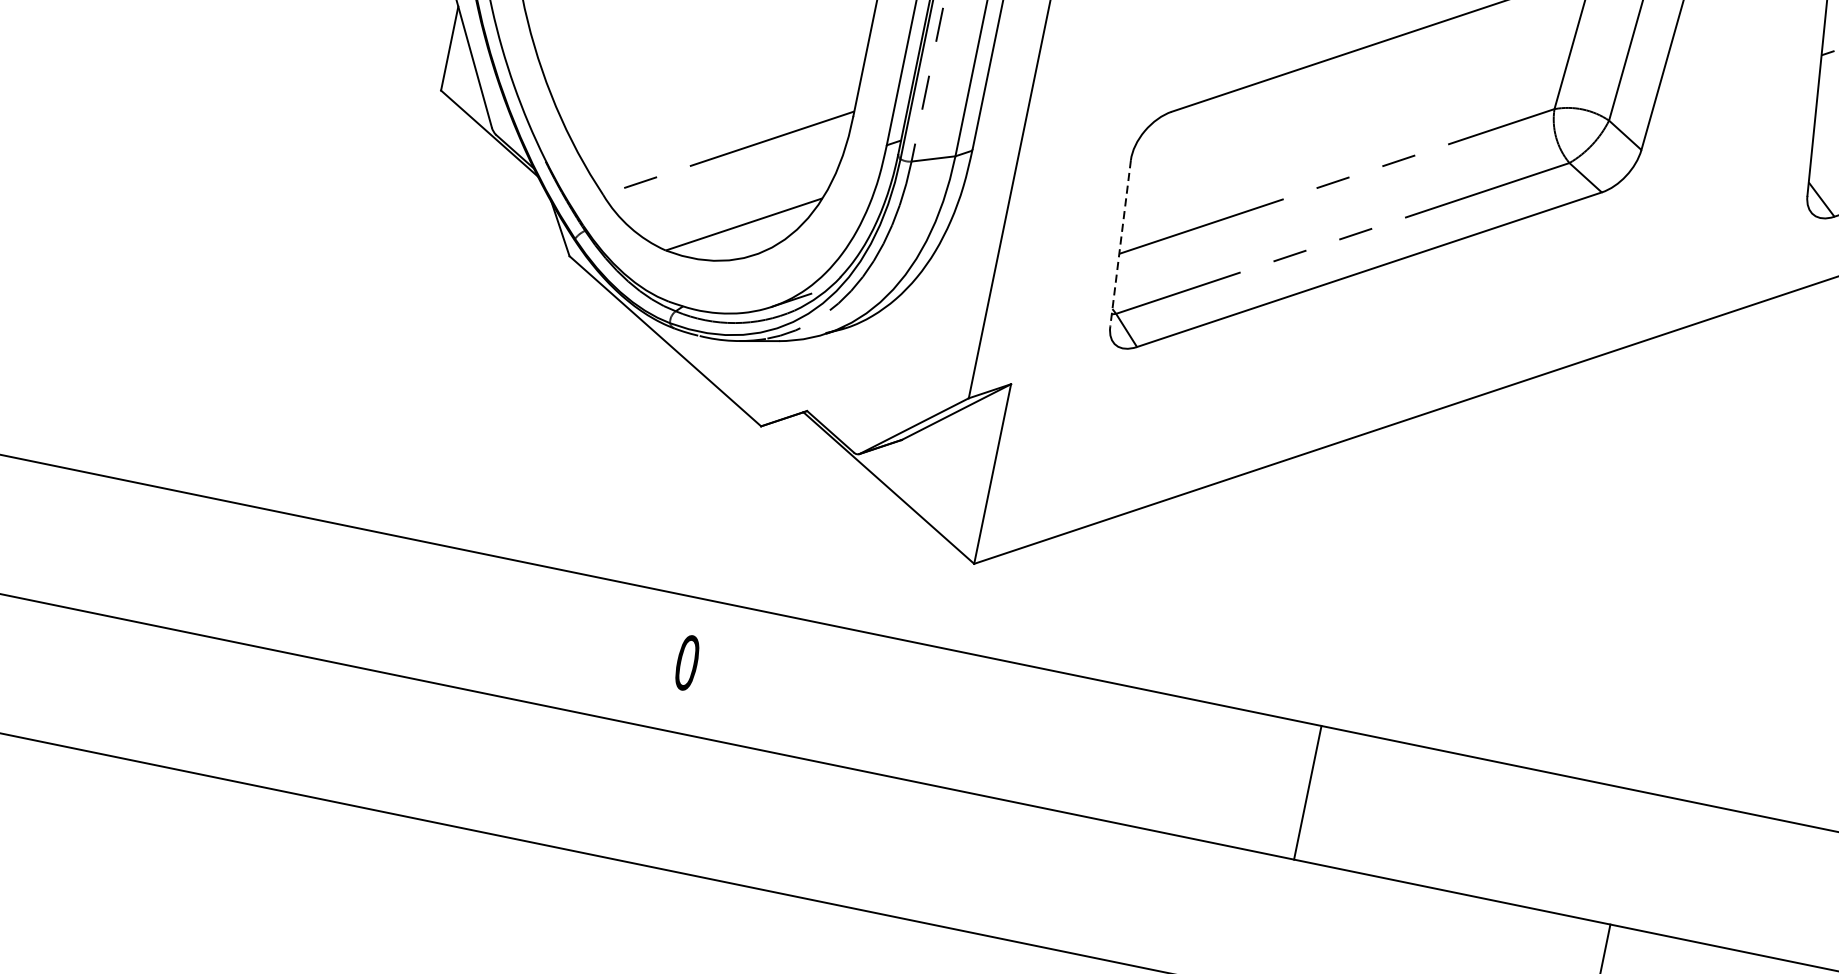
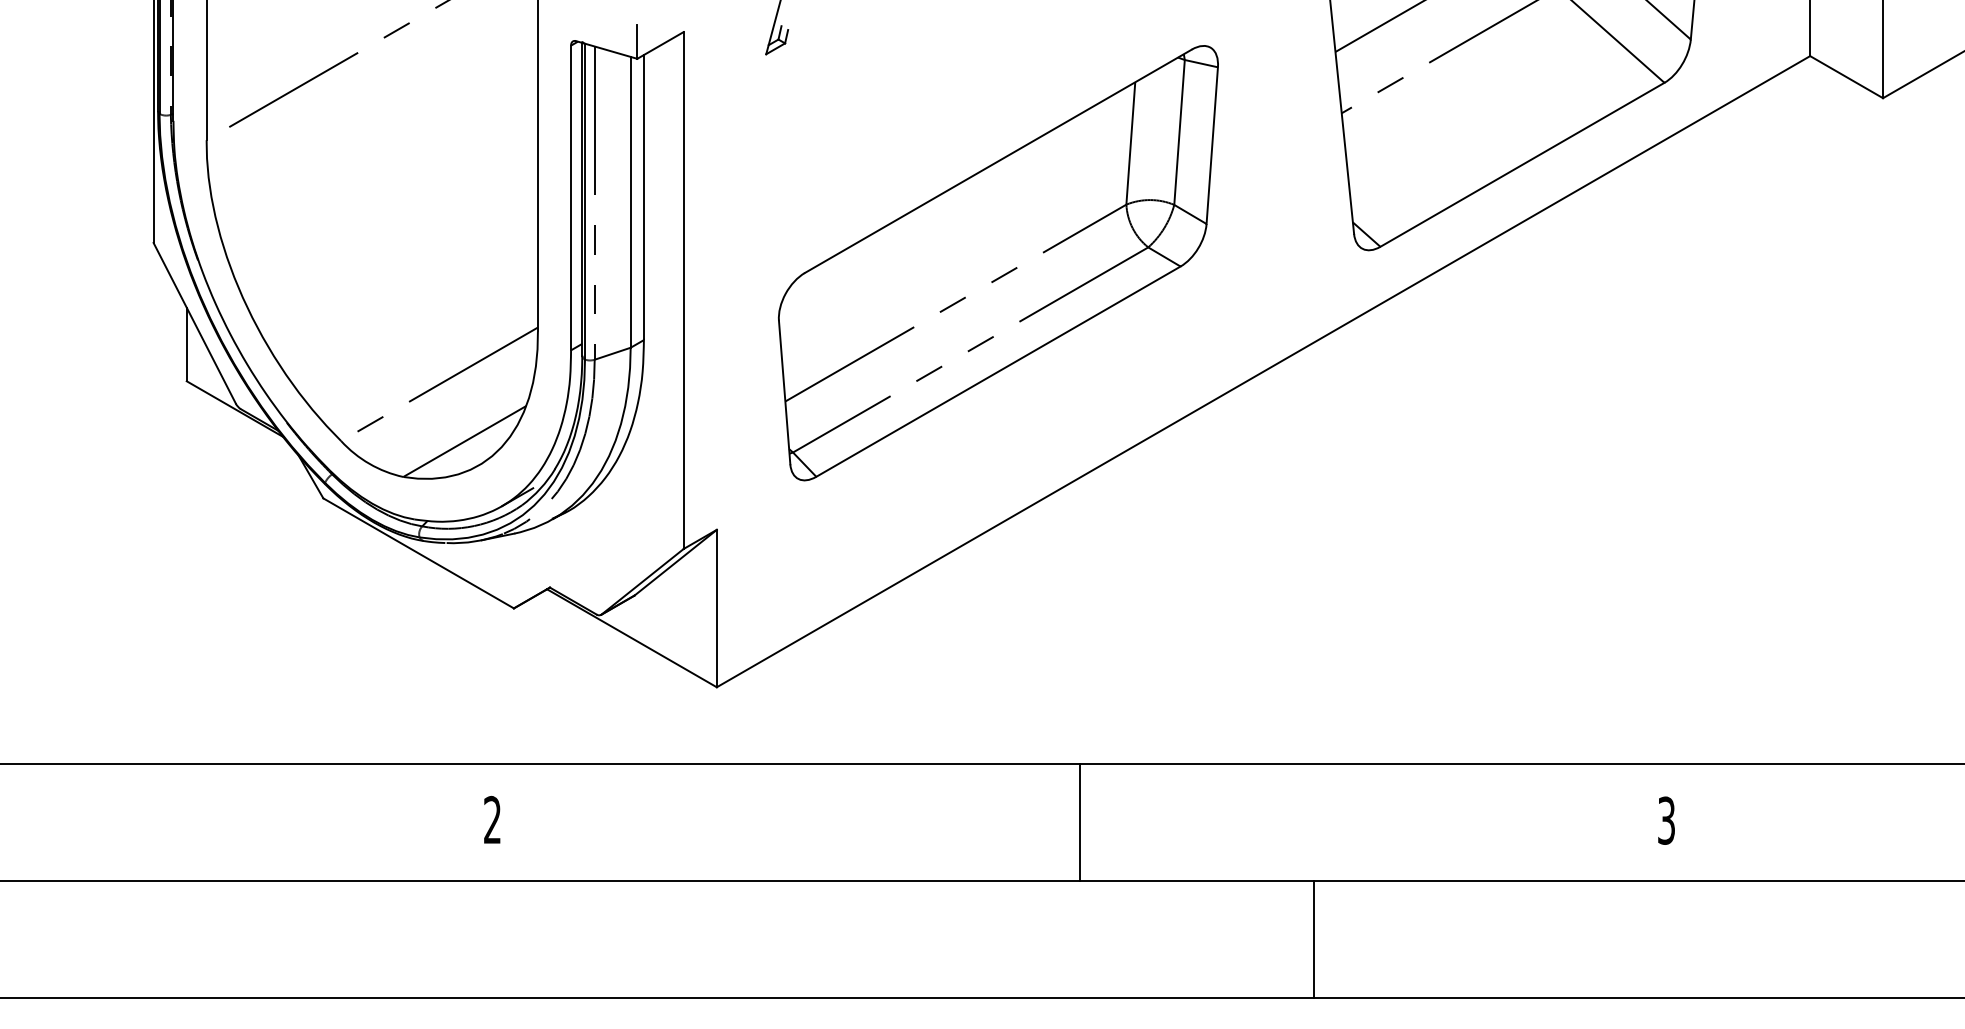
line: (1120, 244) -> (784, 393), dashed -> solid
text: (687, 663) -> (492, 820), 0 -> 2
line: (1307, 791) -> (1079, 821), moved

